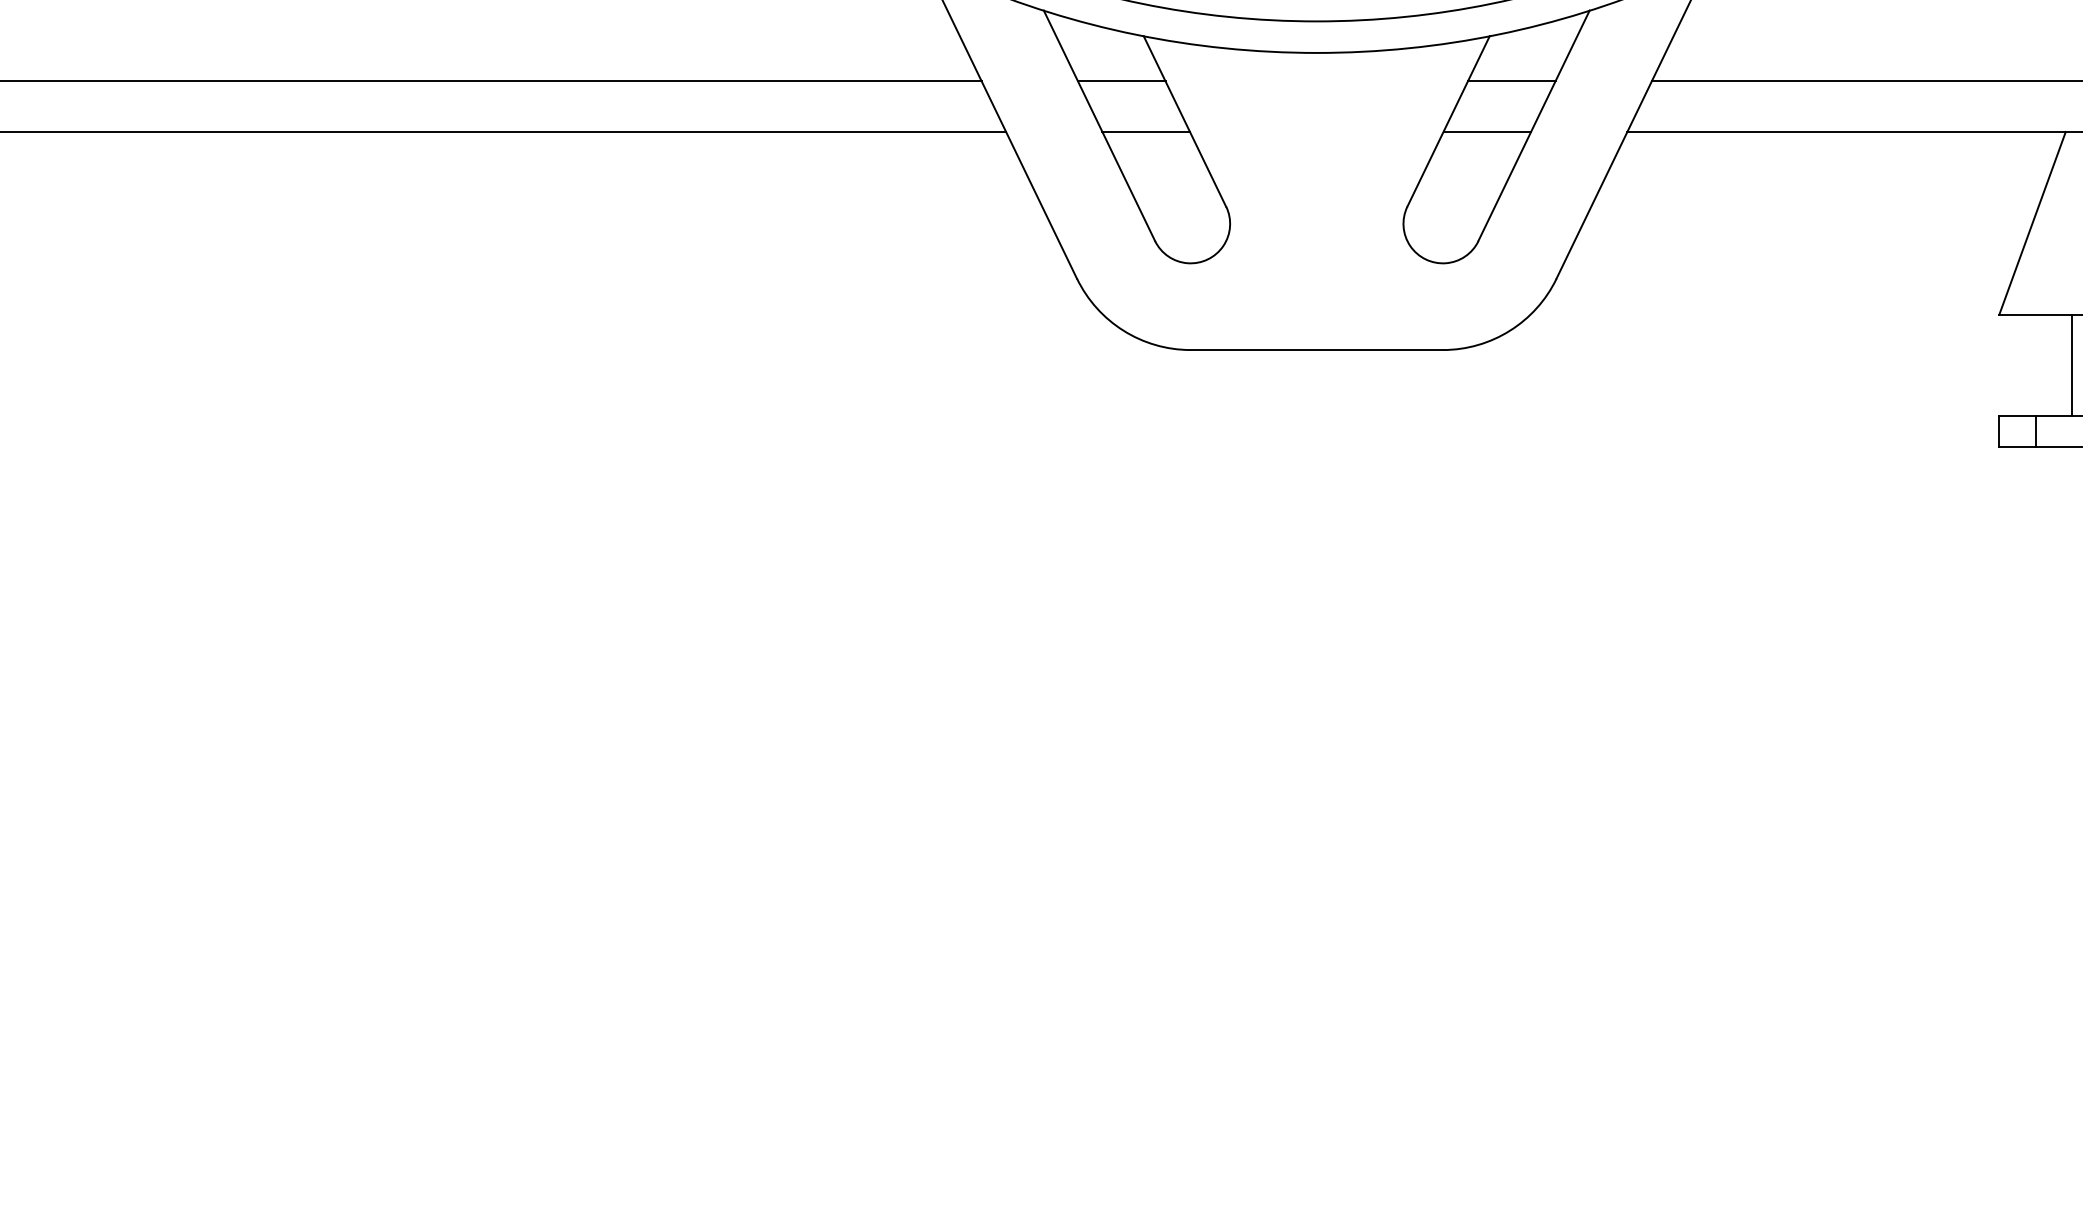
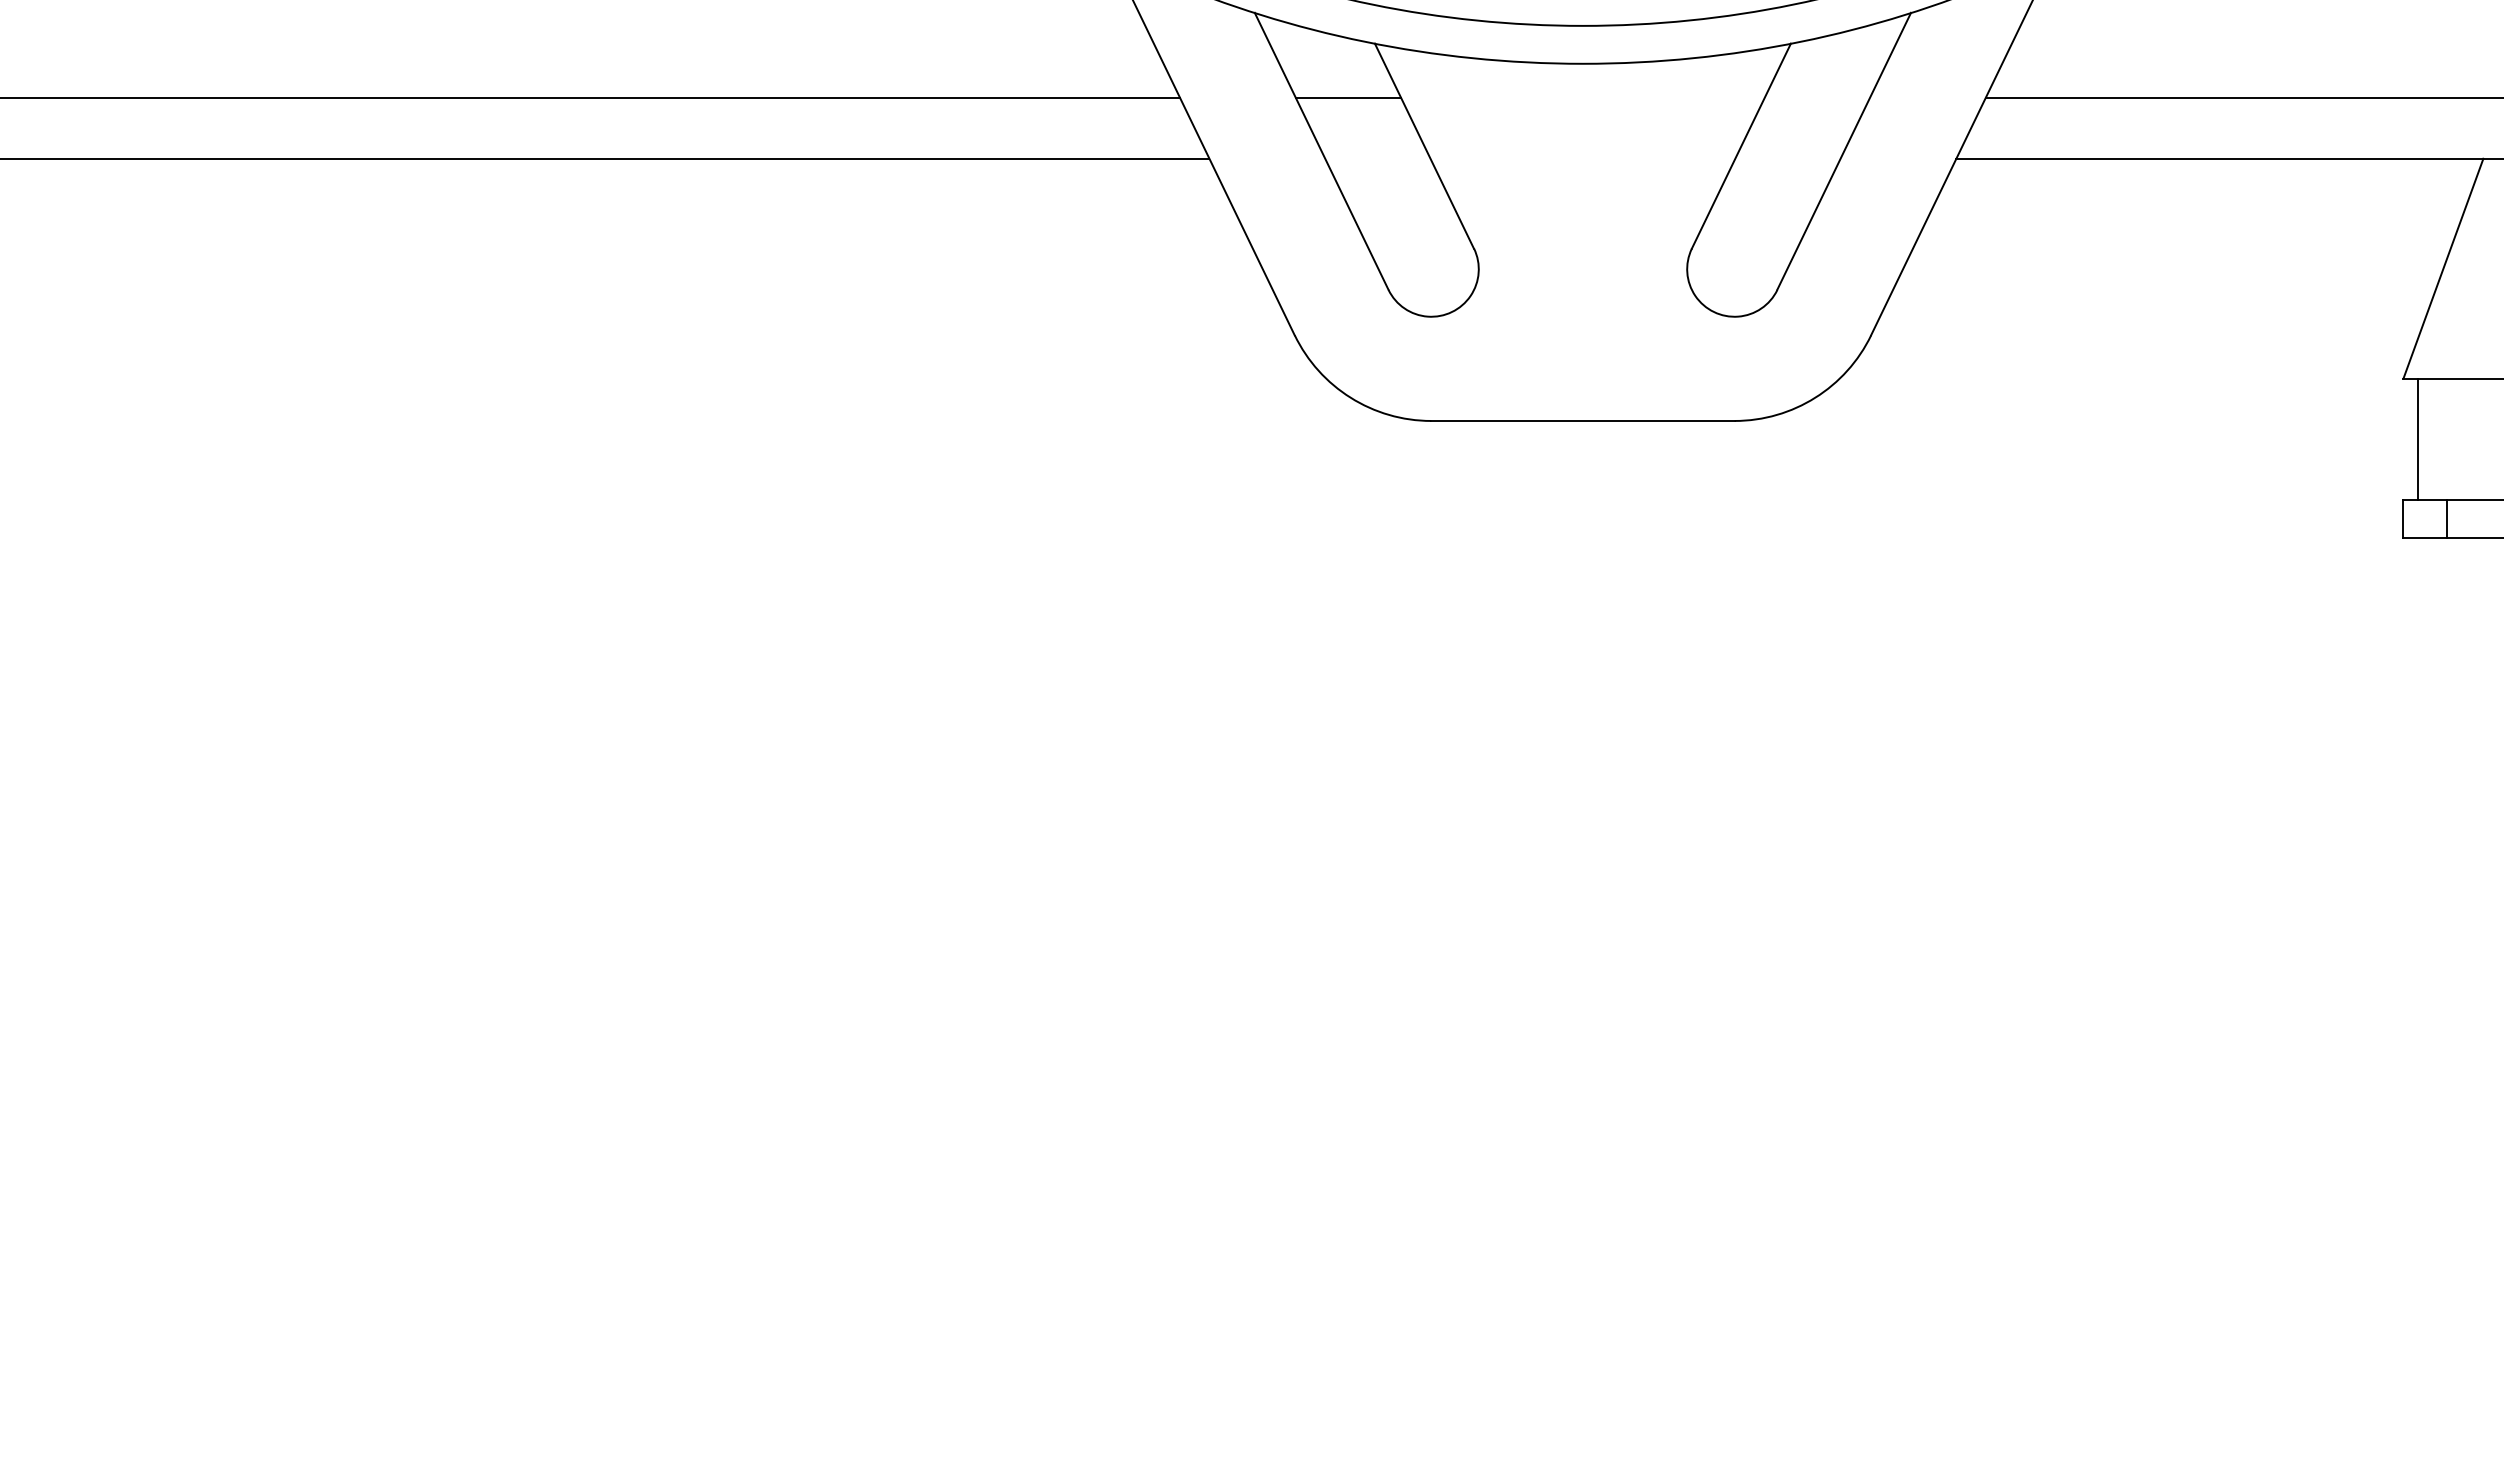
line: (1511, 80) -> (1816, 97), removed
line: (1145, 131) -> (1377, 158), removed
line: (1486, 131) -> (1787, 158), removed
line: (2071, 364) -> (2417, 438), moved

